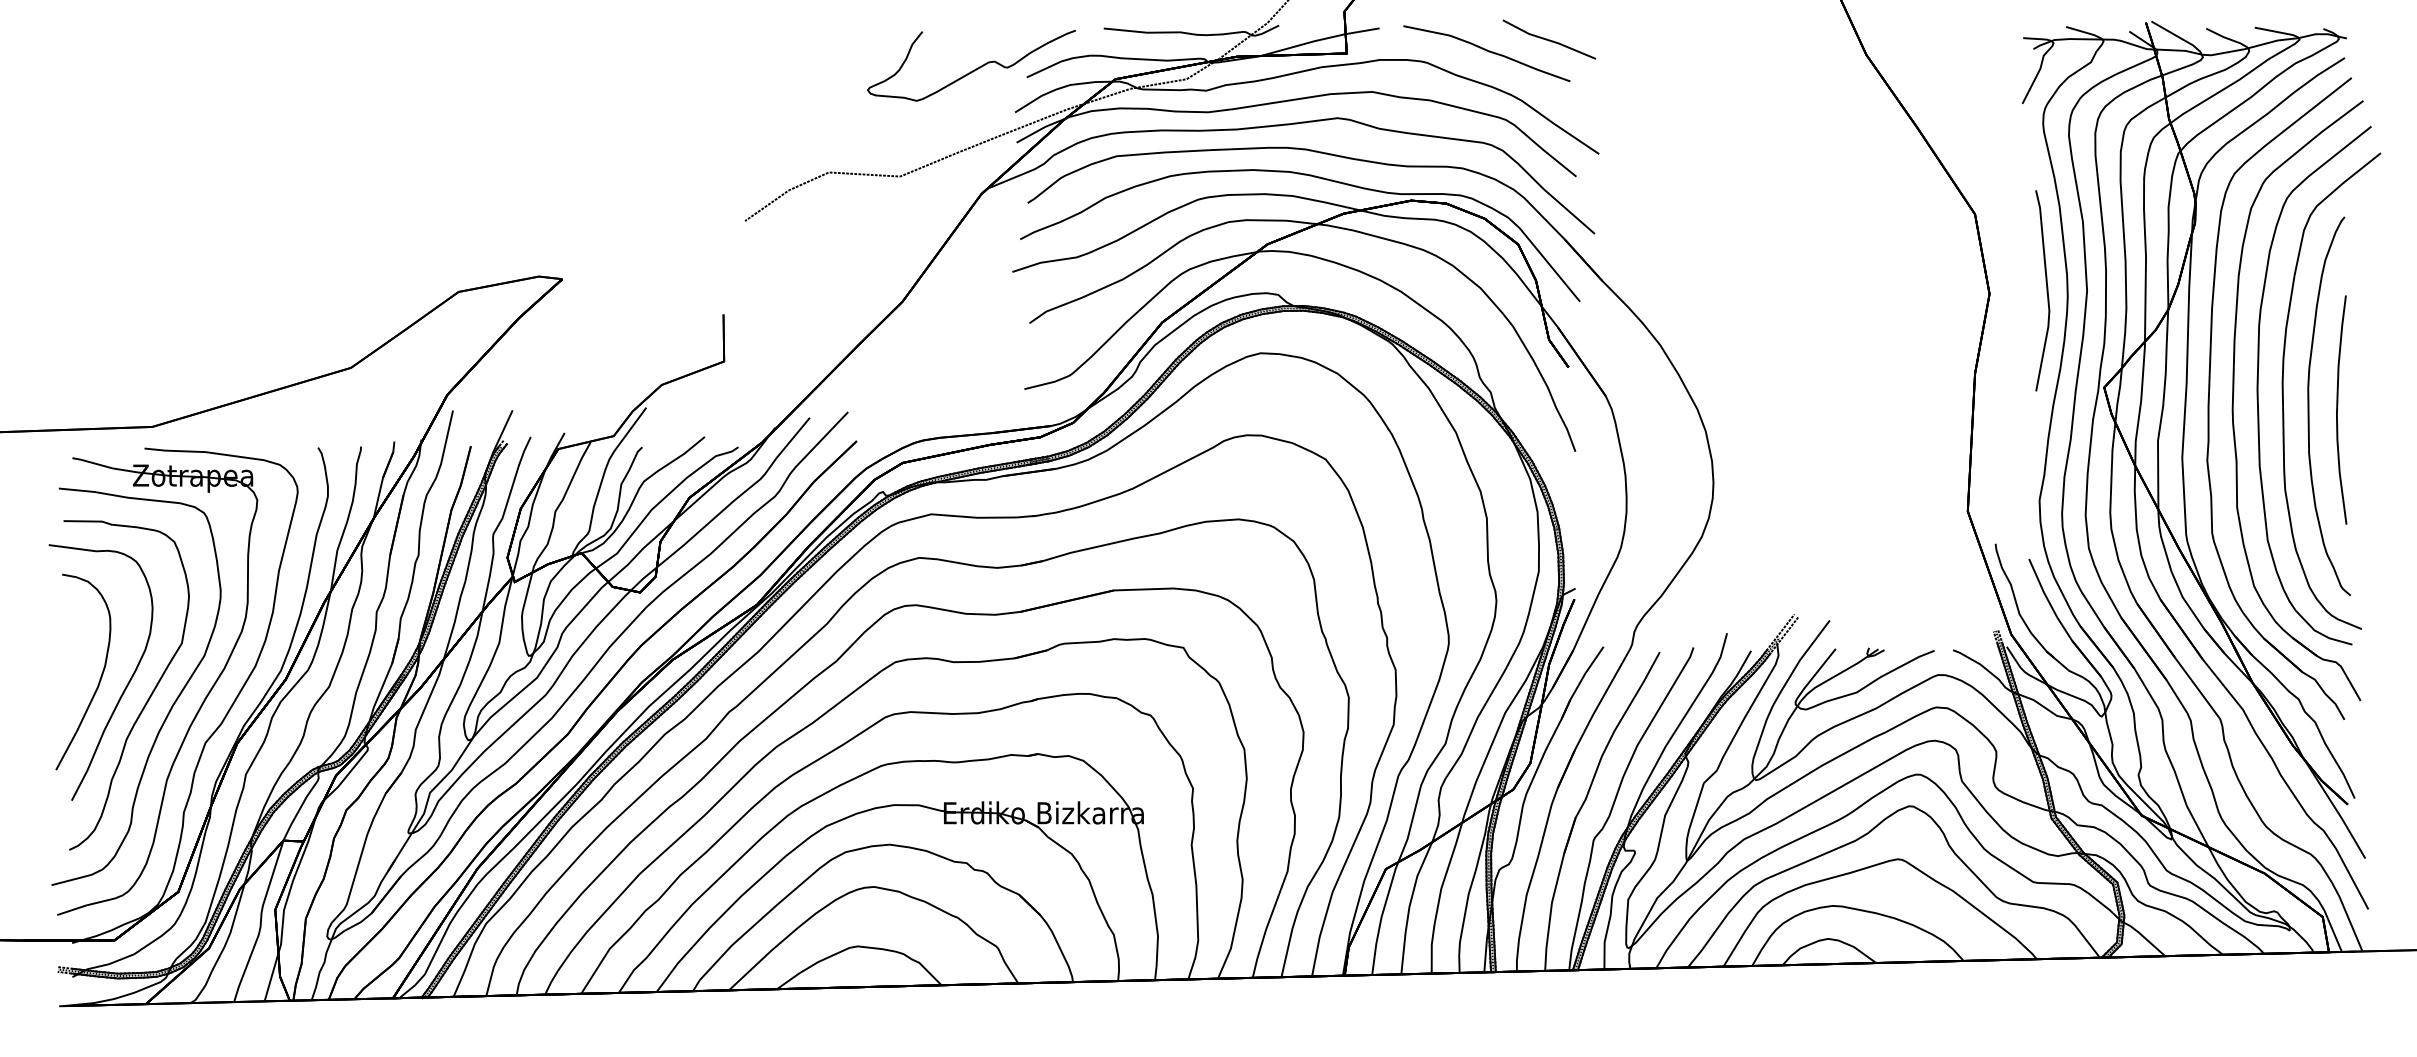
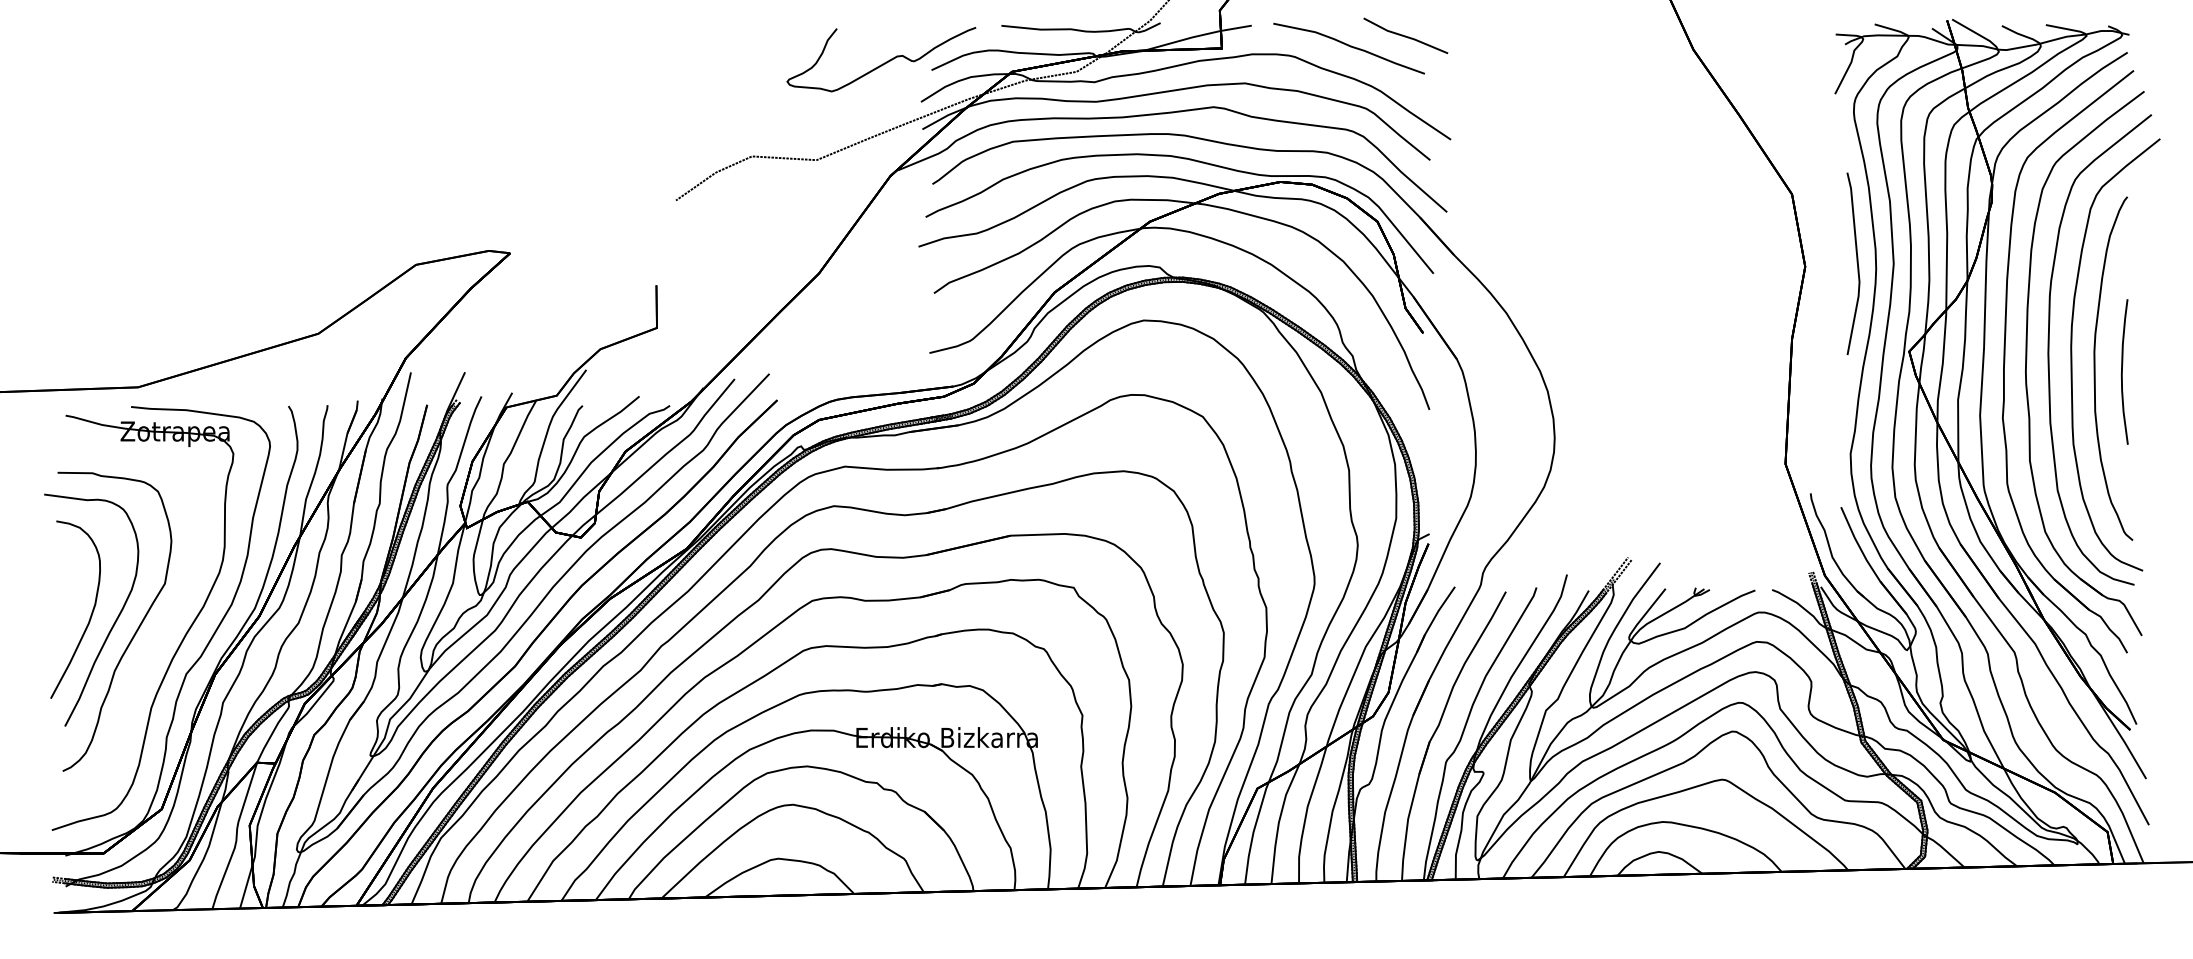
part: (2341, 409) -> (2124, 371), size x0.7
part: (170, 707) -> (154, 641), removed

